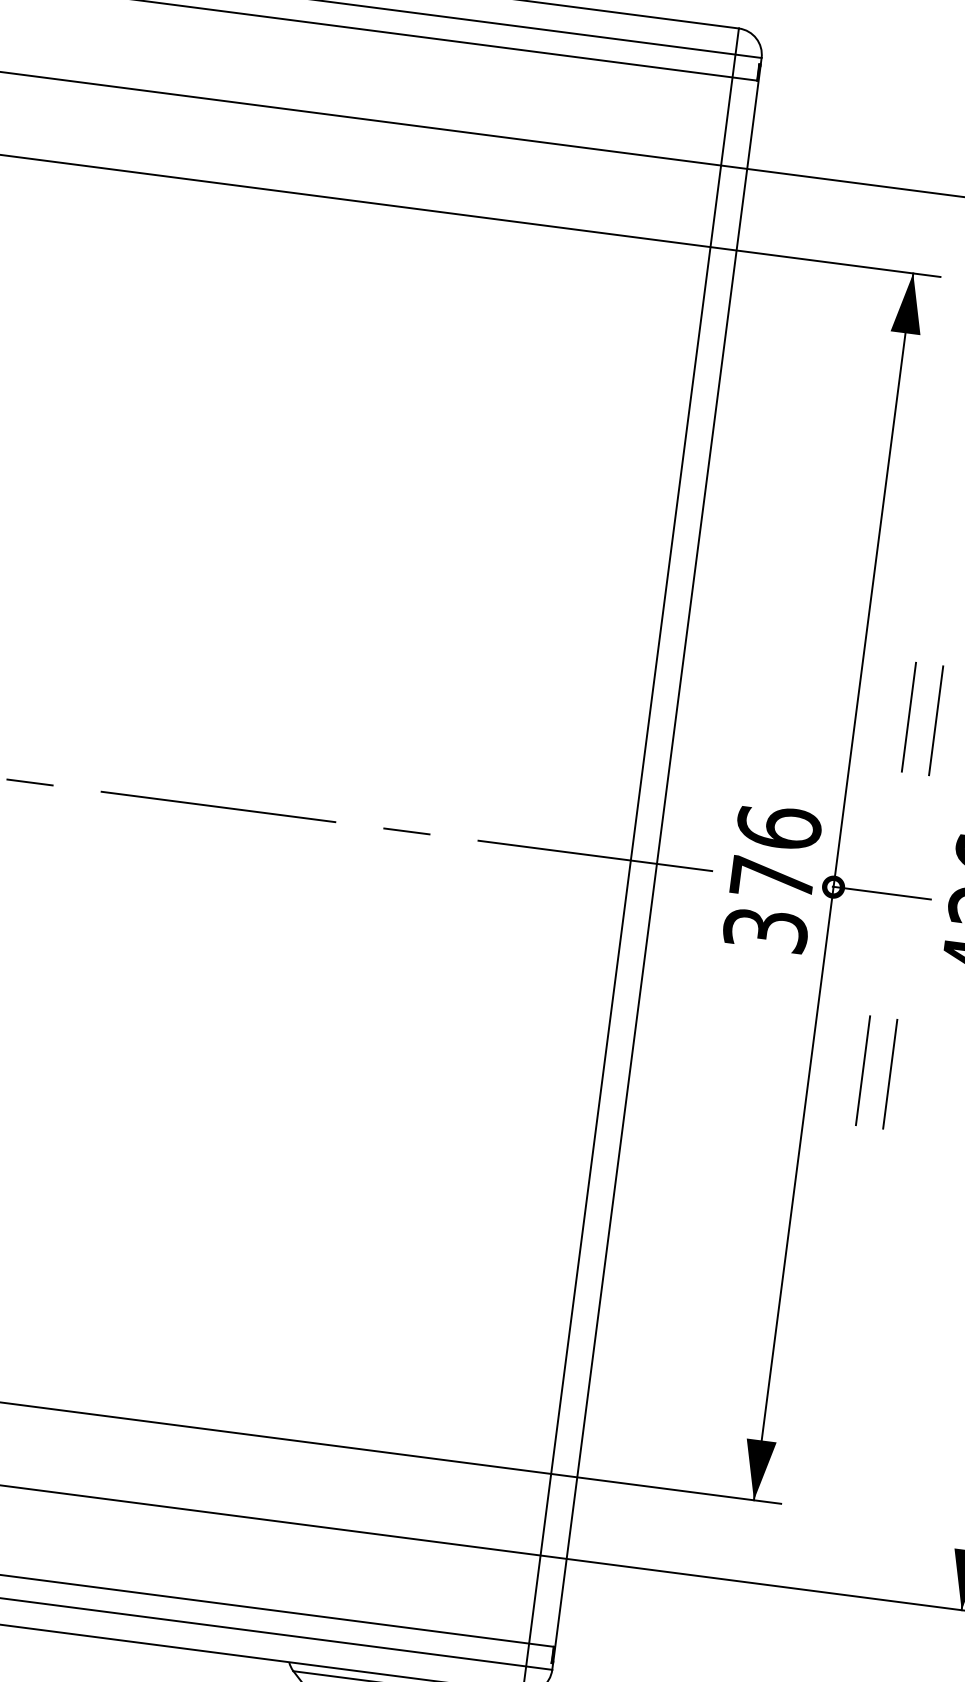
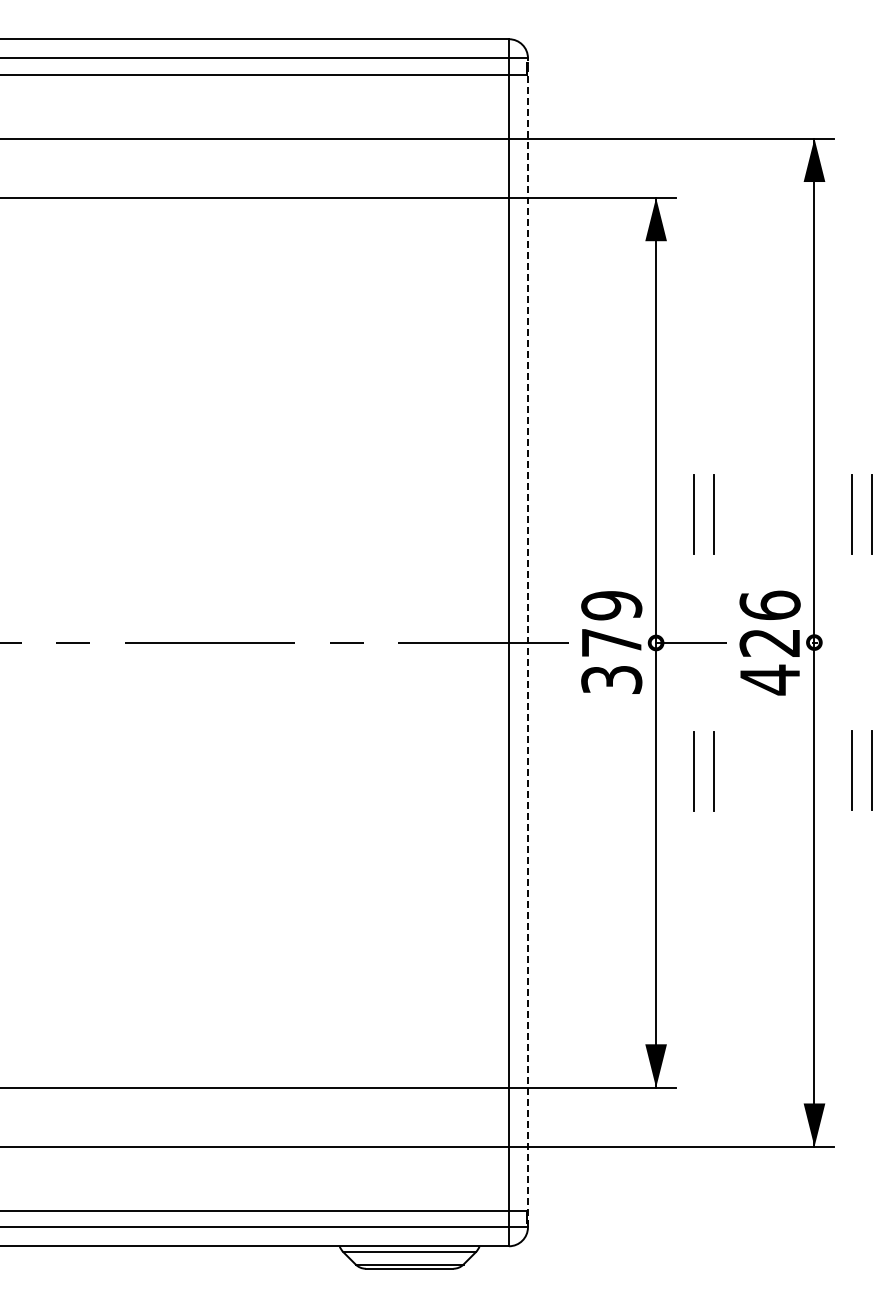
text: (778, 827) -> (611, 605), 376 -> 379
line: (656, 863) -> (527, 642), solid -> dashed

